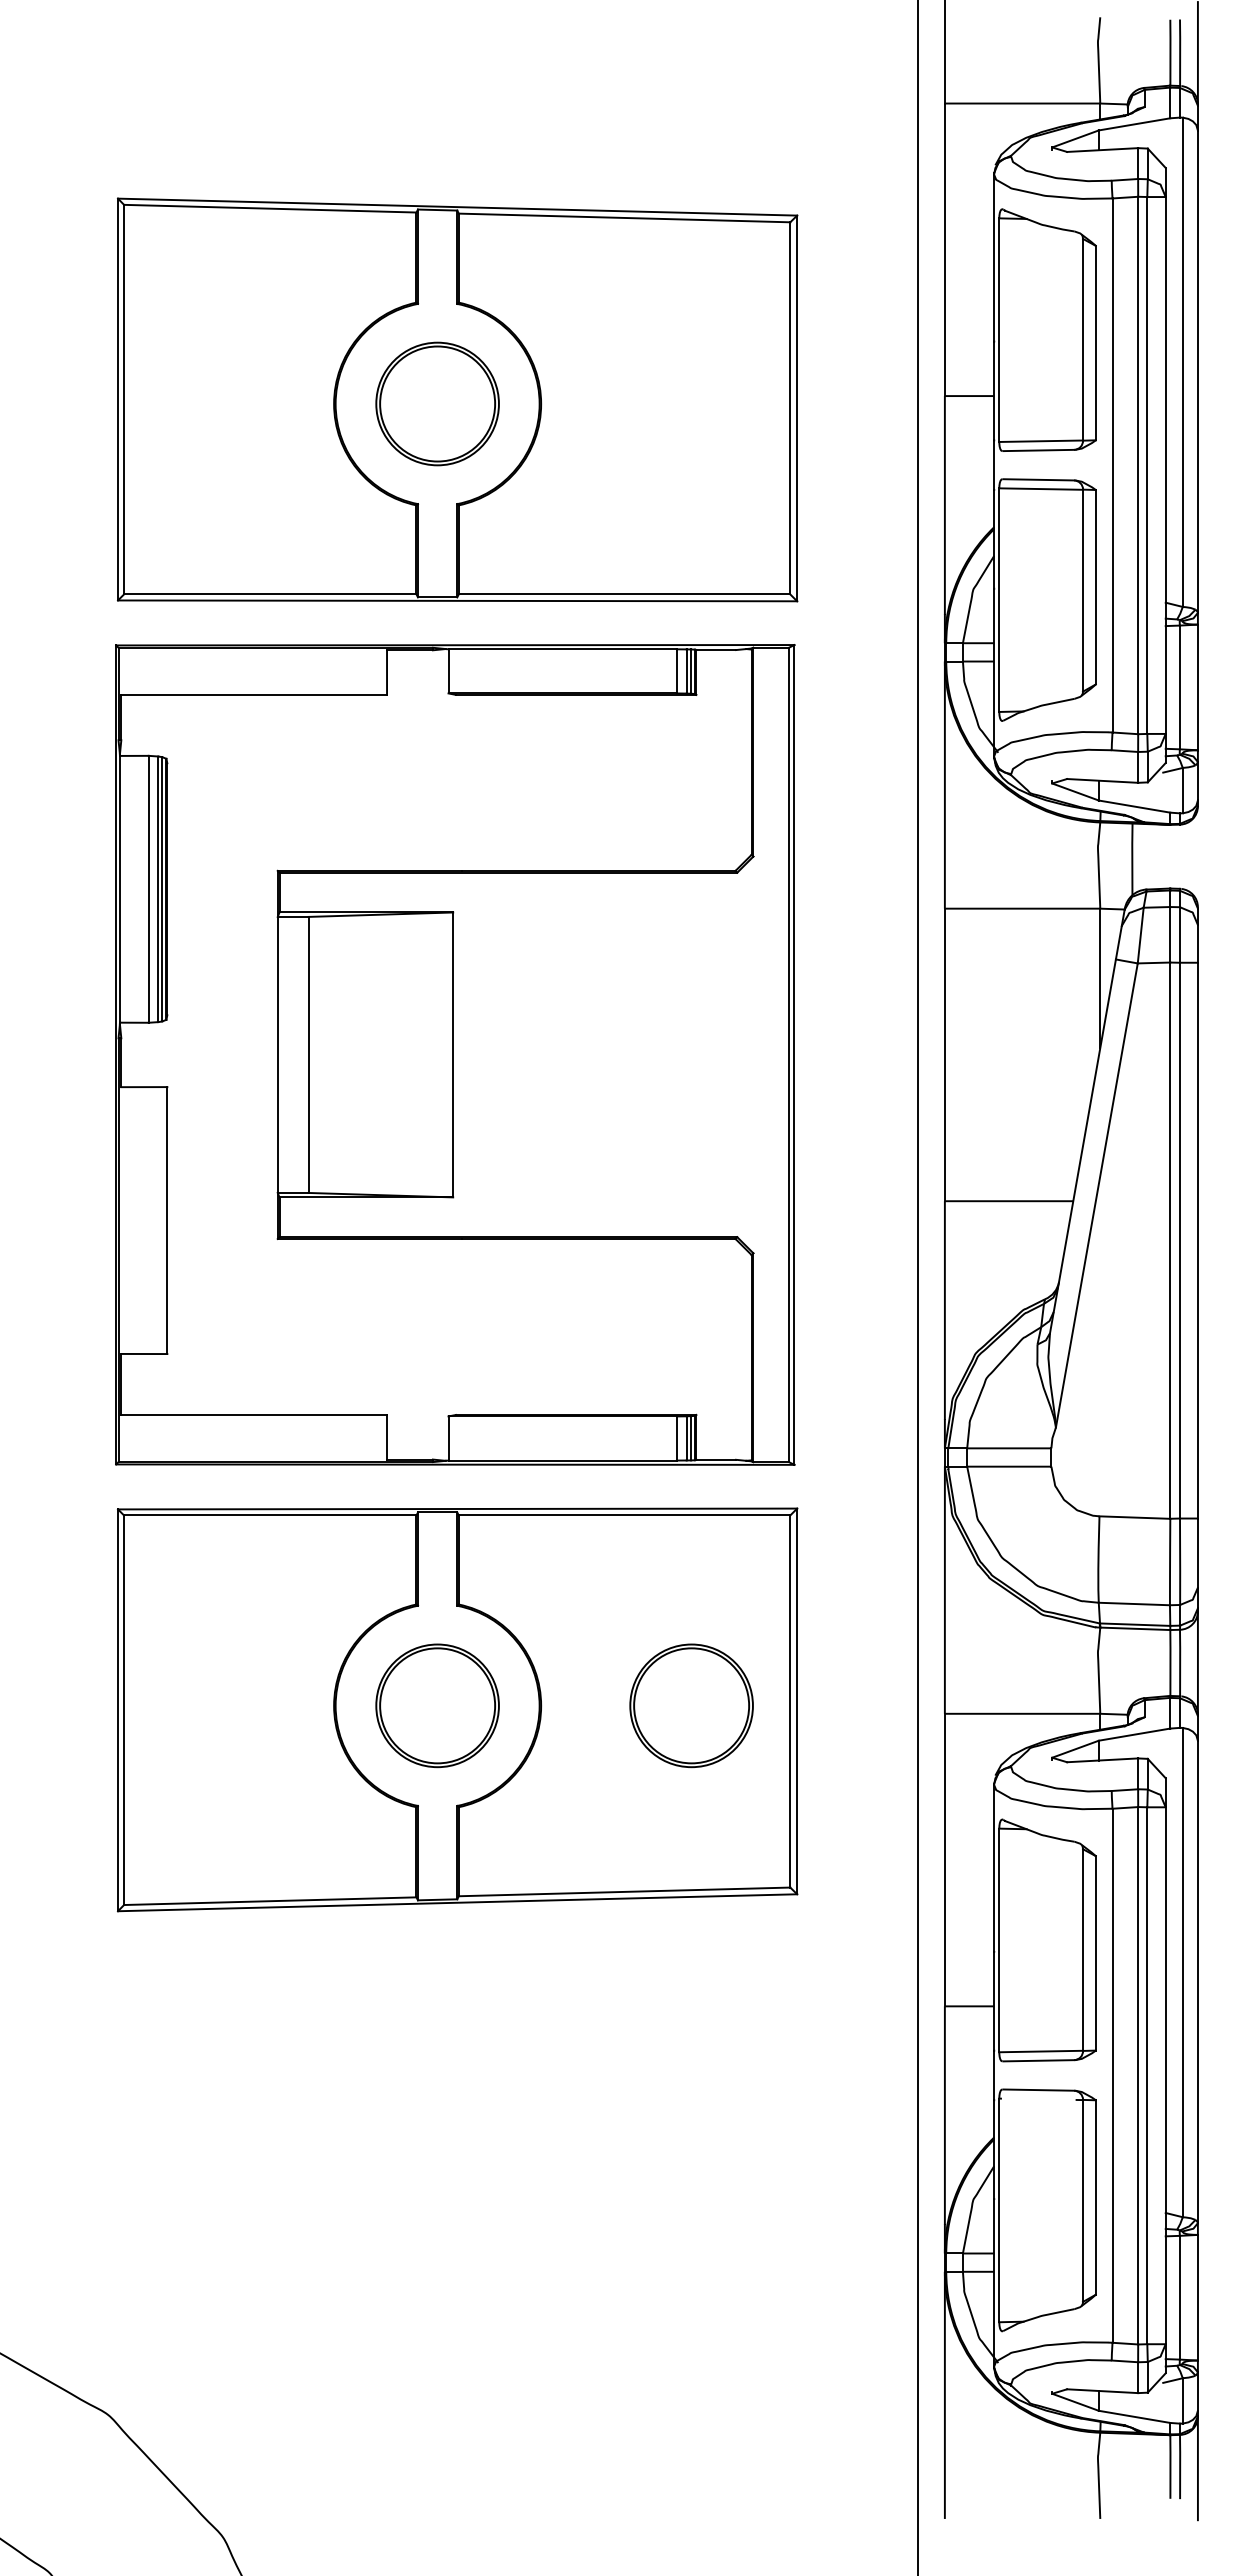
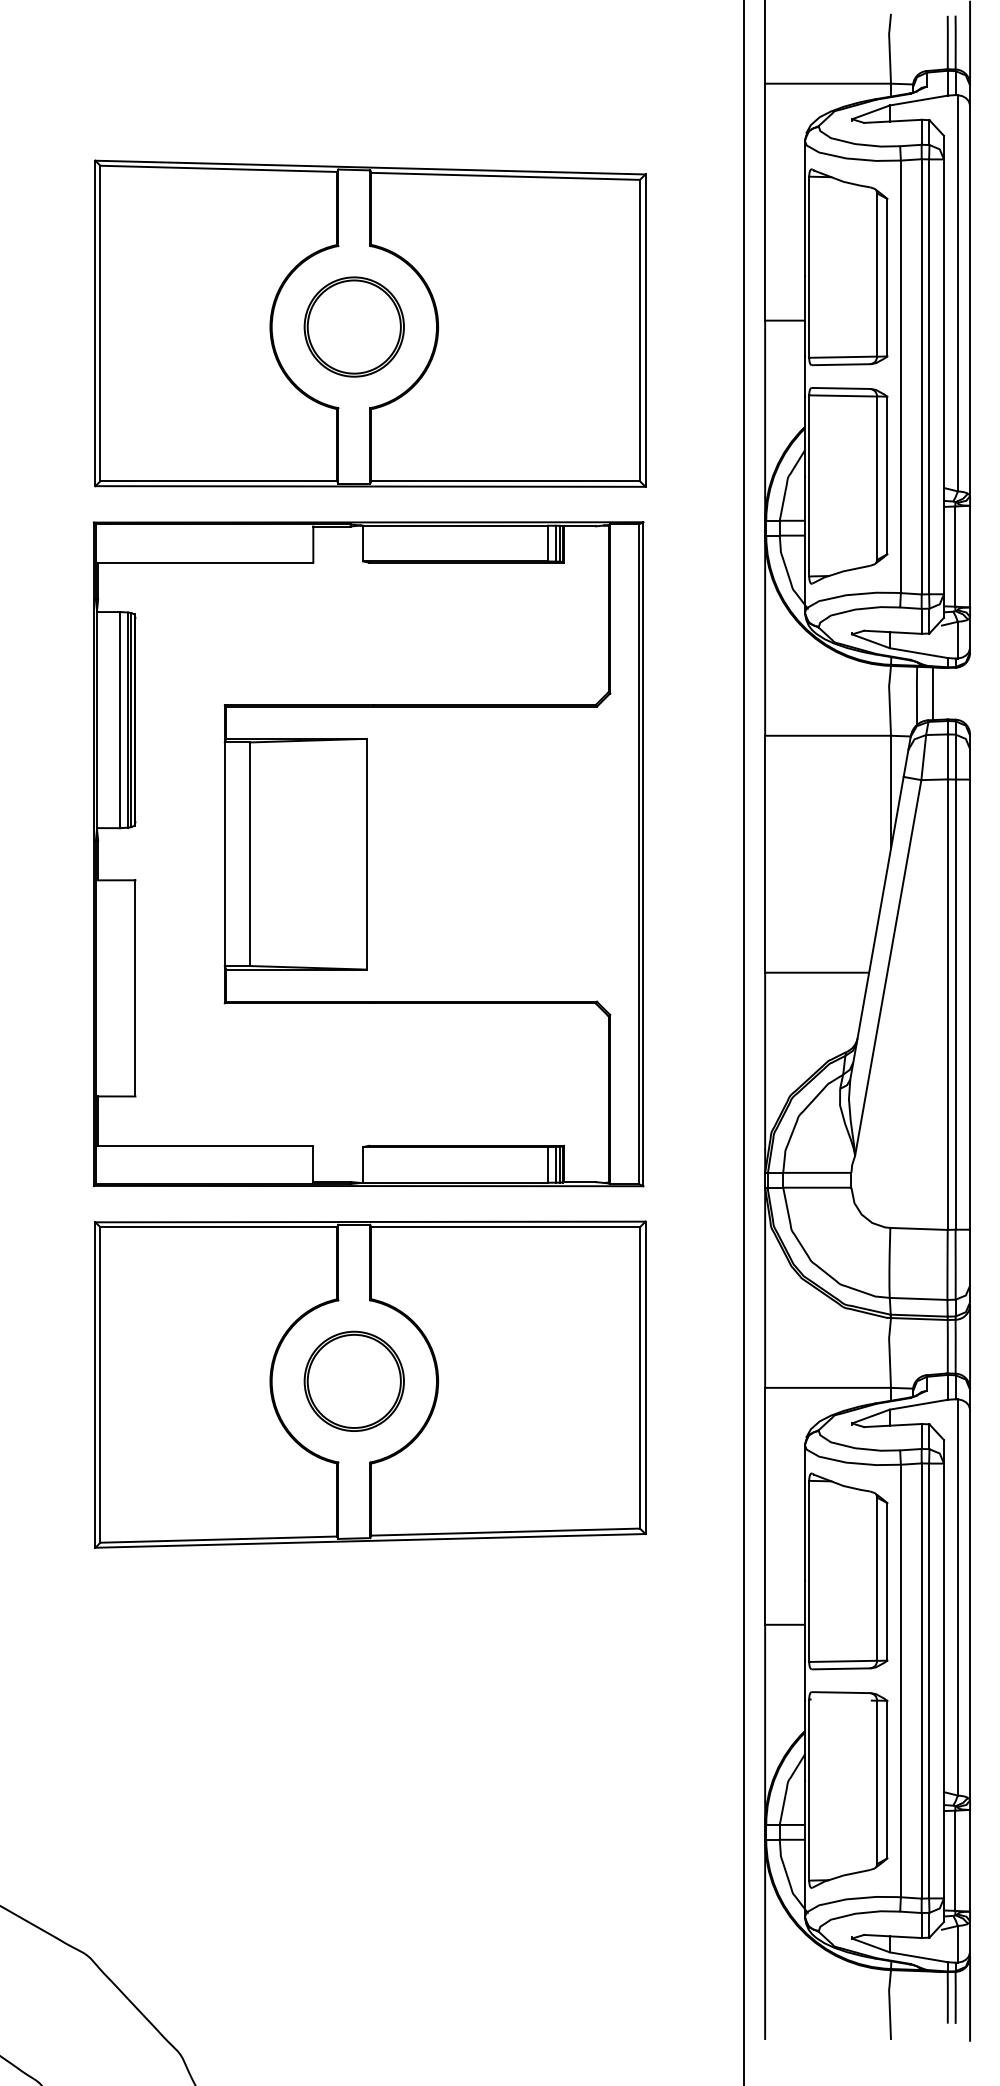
line: (1151, 856) -> (932, 693), added
part: (691, 1705) -> (559, 1381), removed

